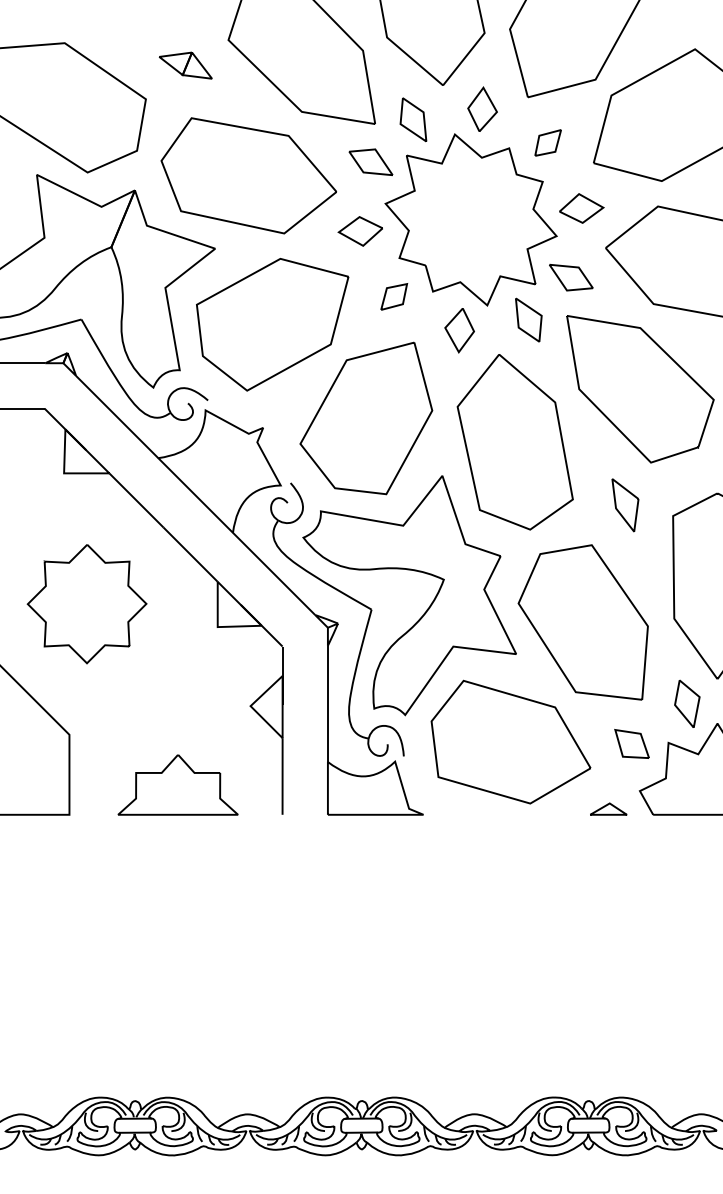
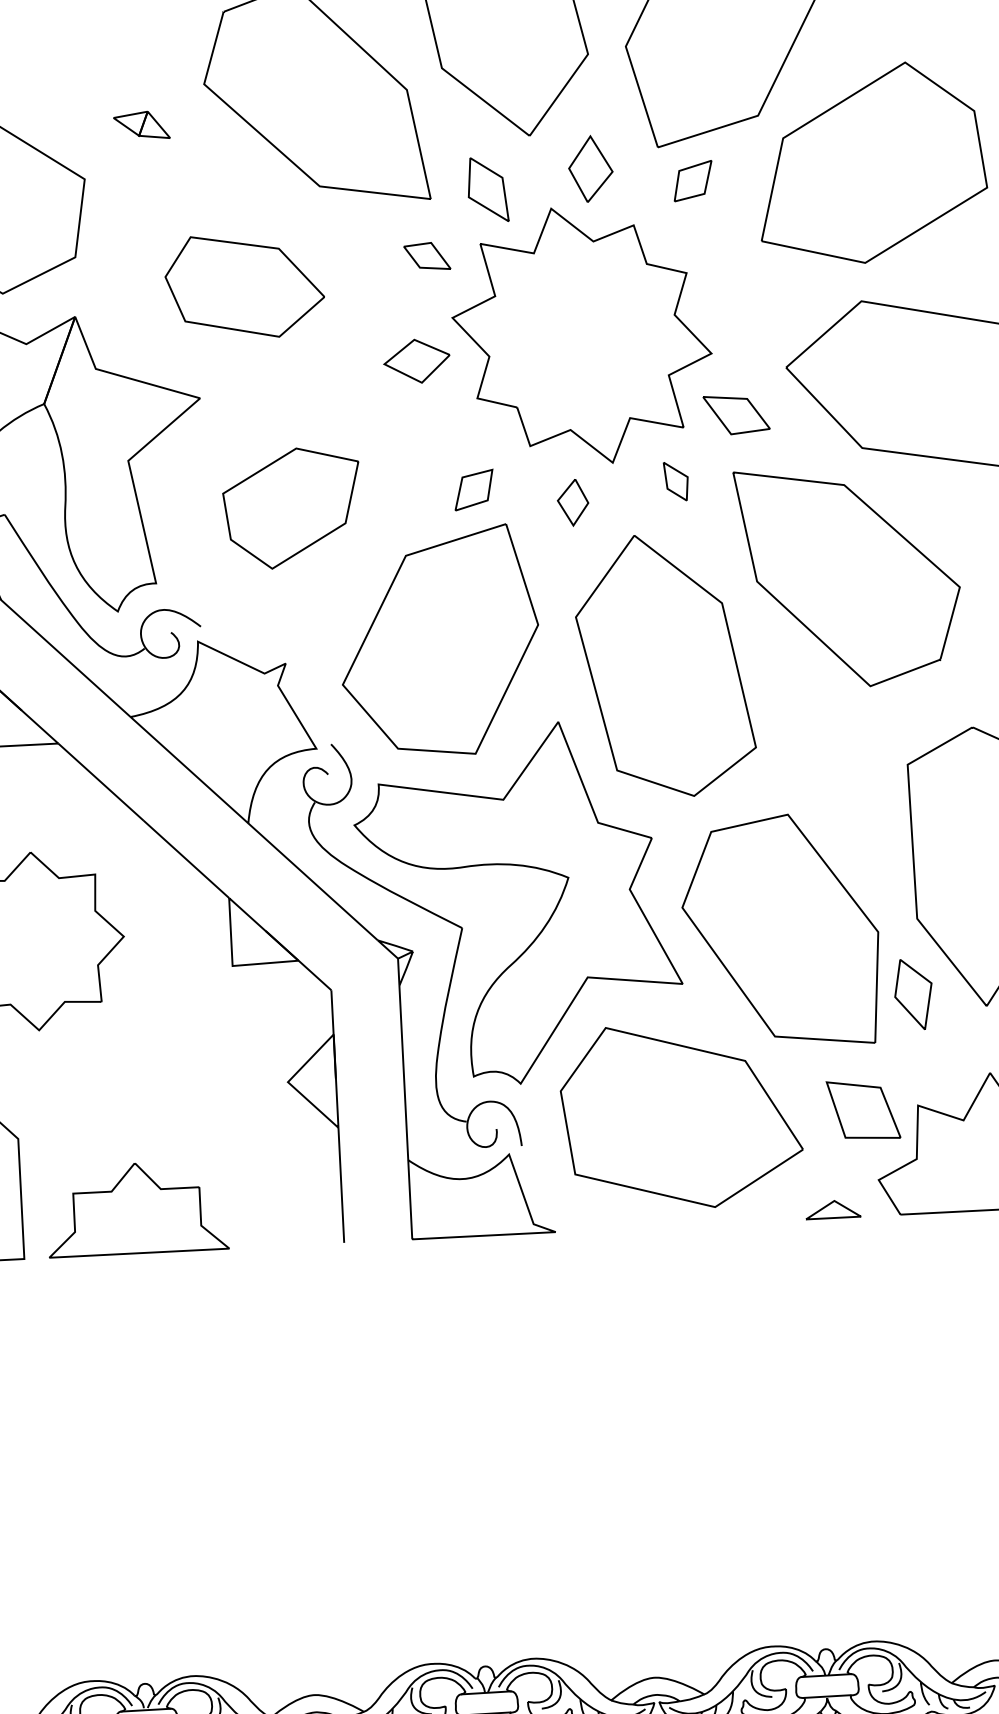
part: (185, 65) -> (141, 125), size x0.7
part: (547, 142) -> (692, 180), moved
part: (370, 161) -> (426, 255), size x0.7
part: (248, 175) -> (244, 285), size x0.6
part: (581, 208) -> (746, 310), removed
part: (394, 296) -> (474, 489), moved
part: (528, 319) -> (675, 480), size x0.6
part: (272, 324) -> (291, 507), size x0.6
part: (459, 330) -> (572, 502), size x0.7
part: (625, 505) -> (835, 752), removed
part: (687, 703) -> (913, 993), moved
part: (631, 743) -> (862, 1109), size x1.4
part: (177, 784) -> (136, 1207), moved

